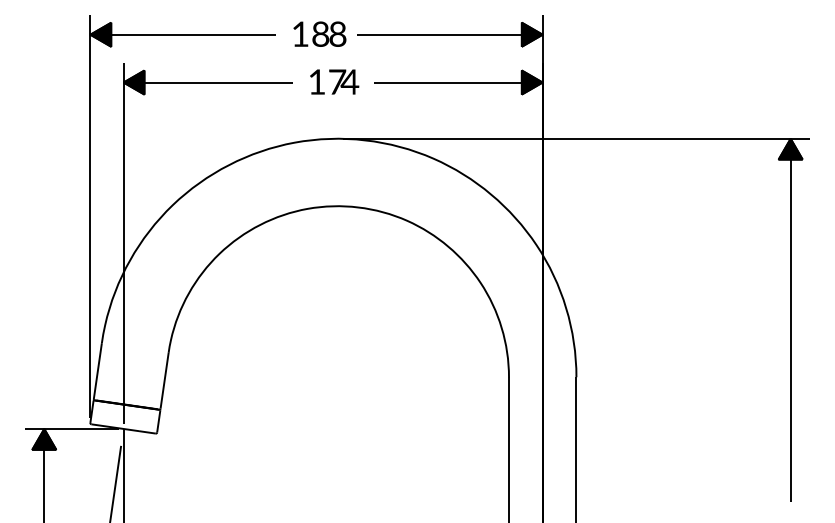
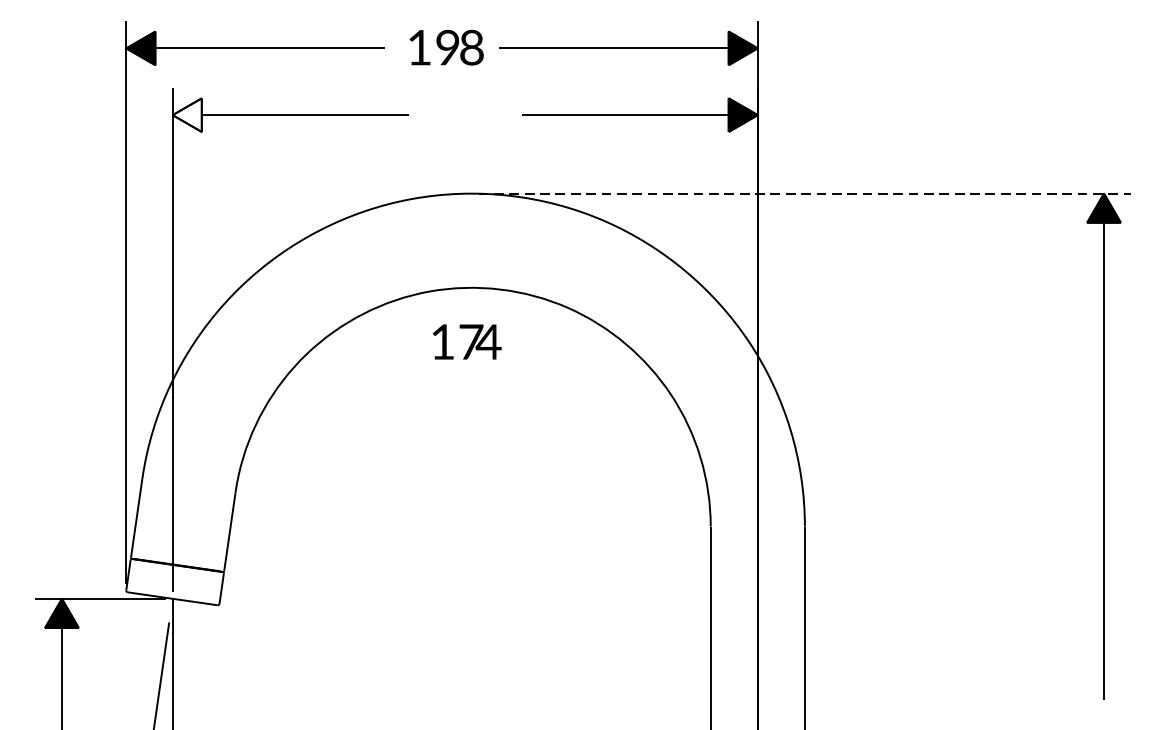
text: (320, 34) -> (447, 48), 18 -> 19
text: (334, 81) -> (467, 341), moved
fill: (133, 82) -> (186, 115), removed
line: (576, 138) -> (804, 193), solid -> dashed

